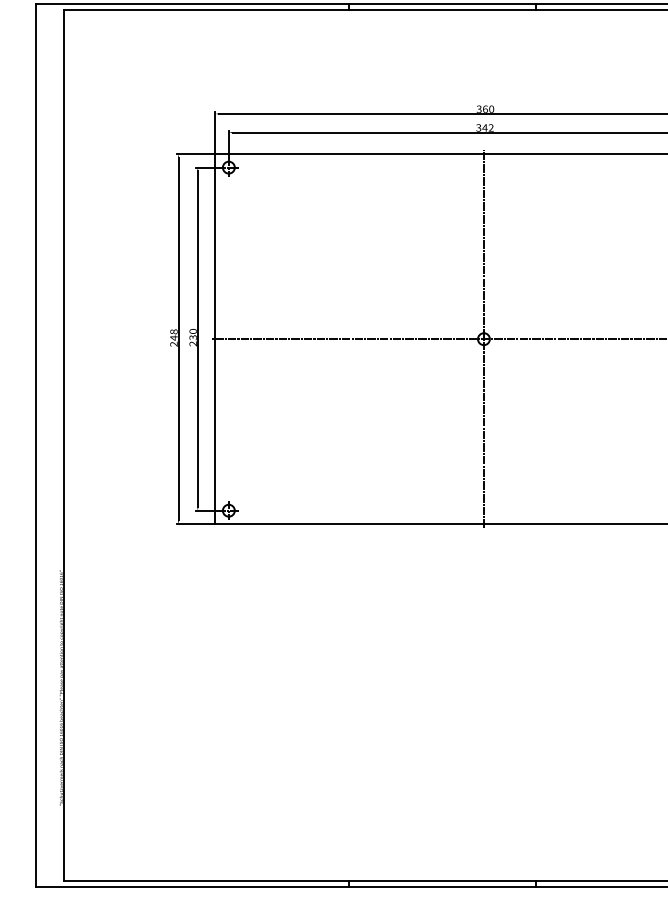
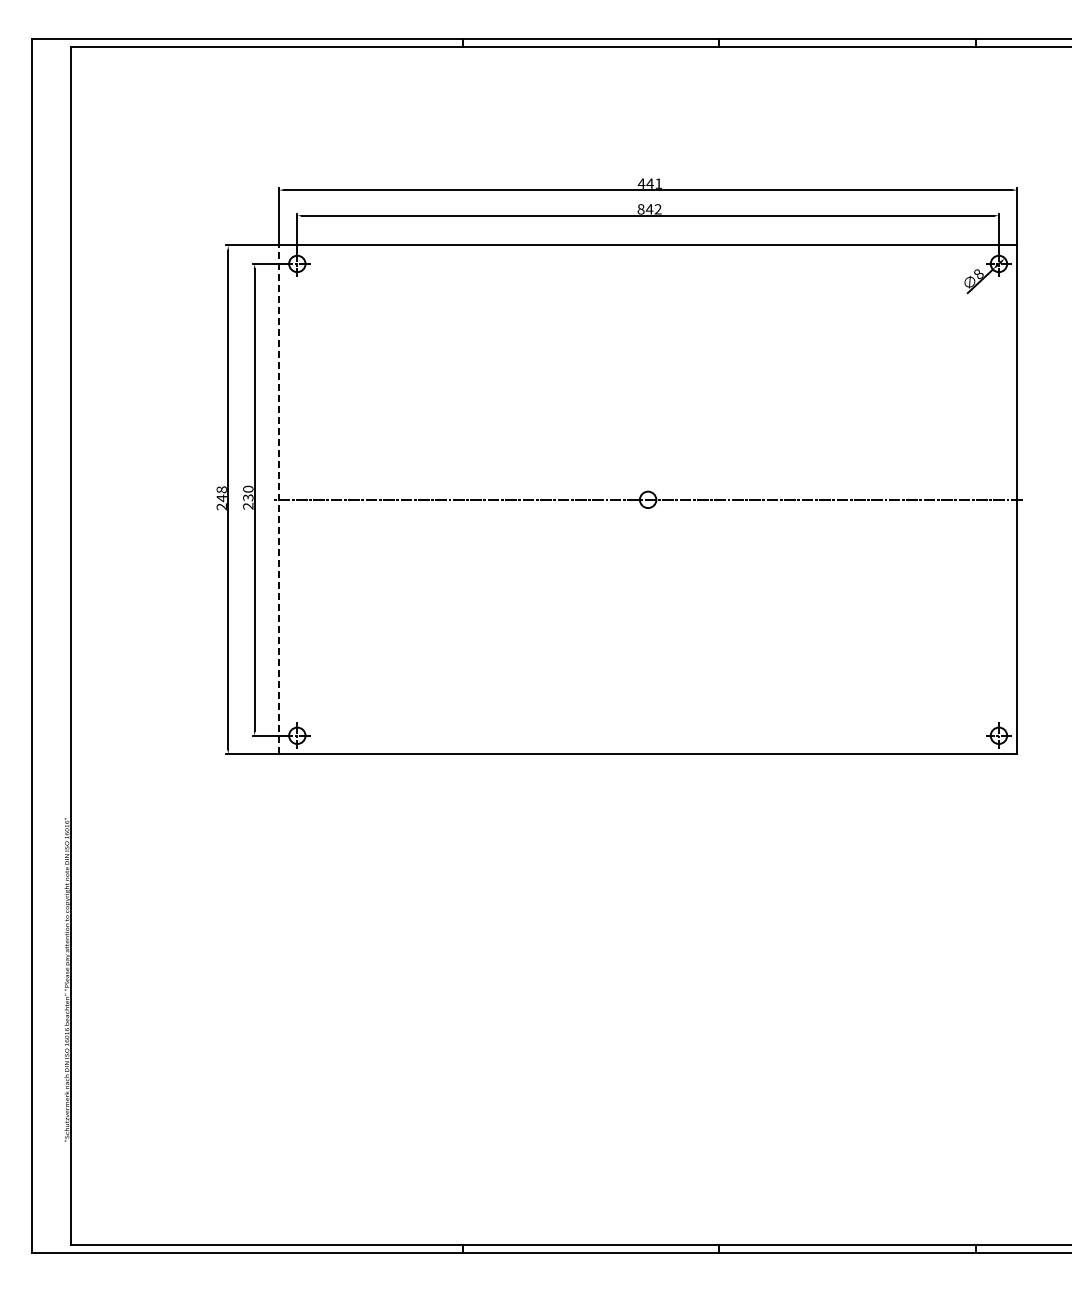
text: (484, 109) -> (649, 183), 360 -> 441
text: (478, 128) -> (640, 209), 342 -> 842
line: (215, 338) -> (278, 499), solid -> dashed
line: (484, 338) -> (648, 499), removed

